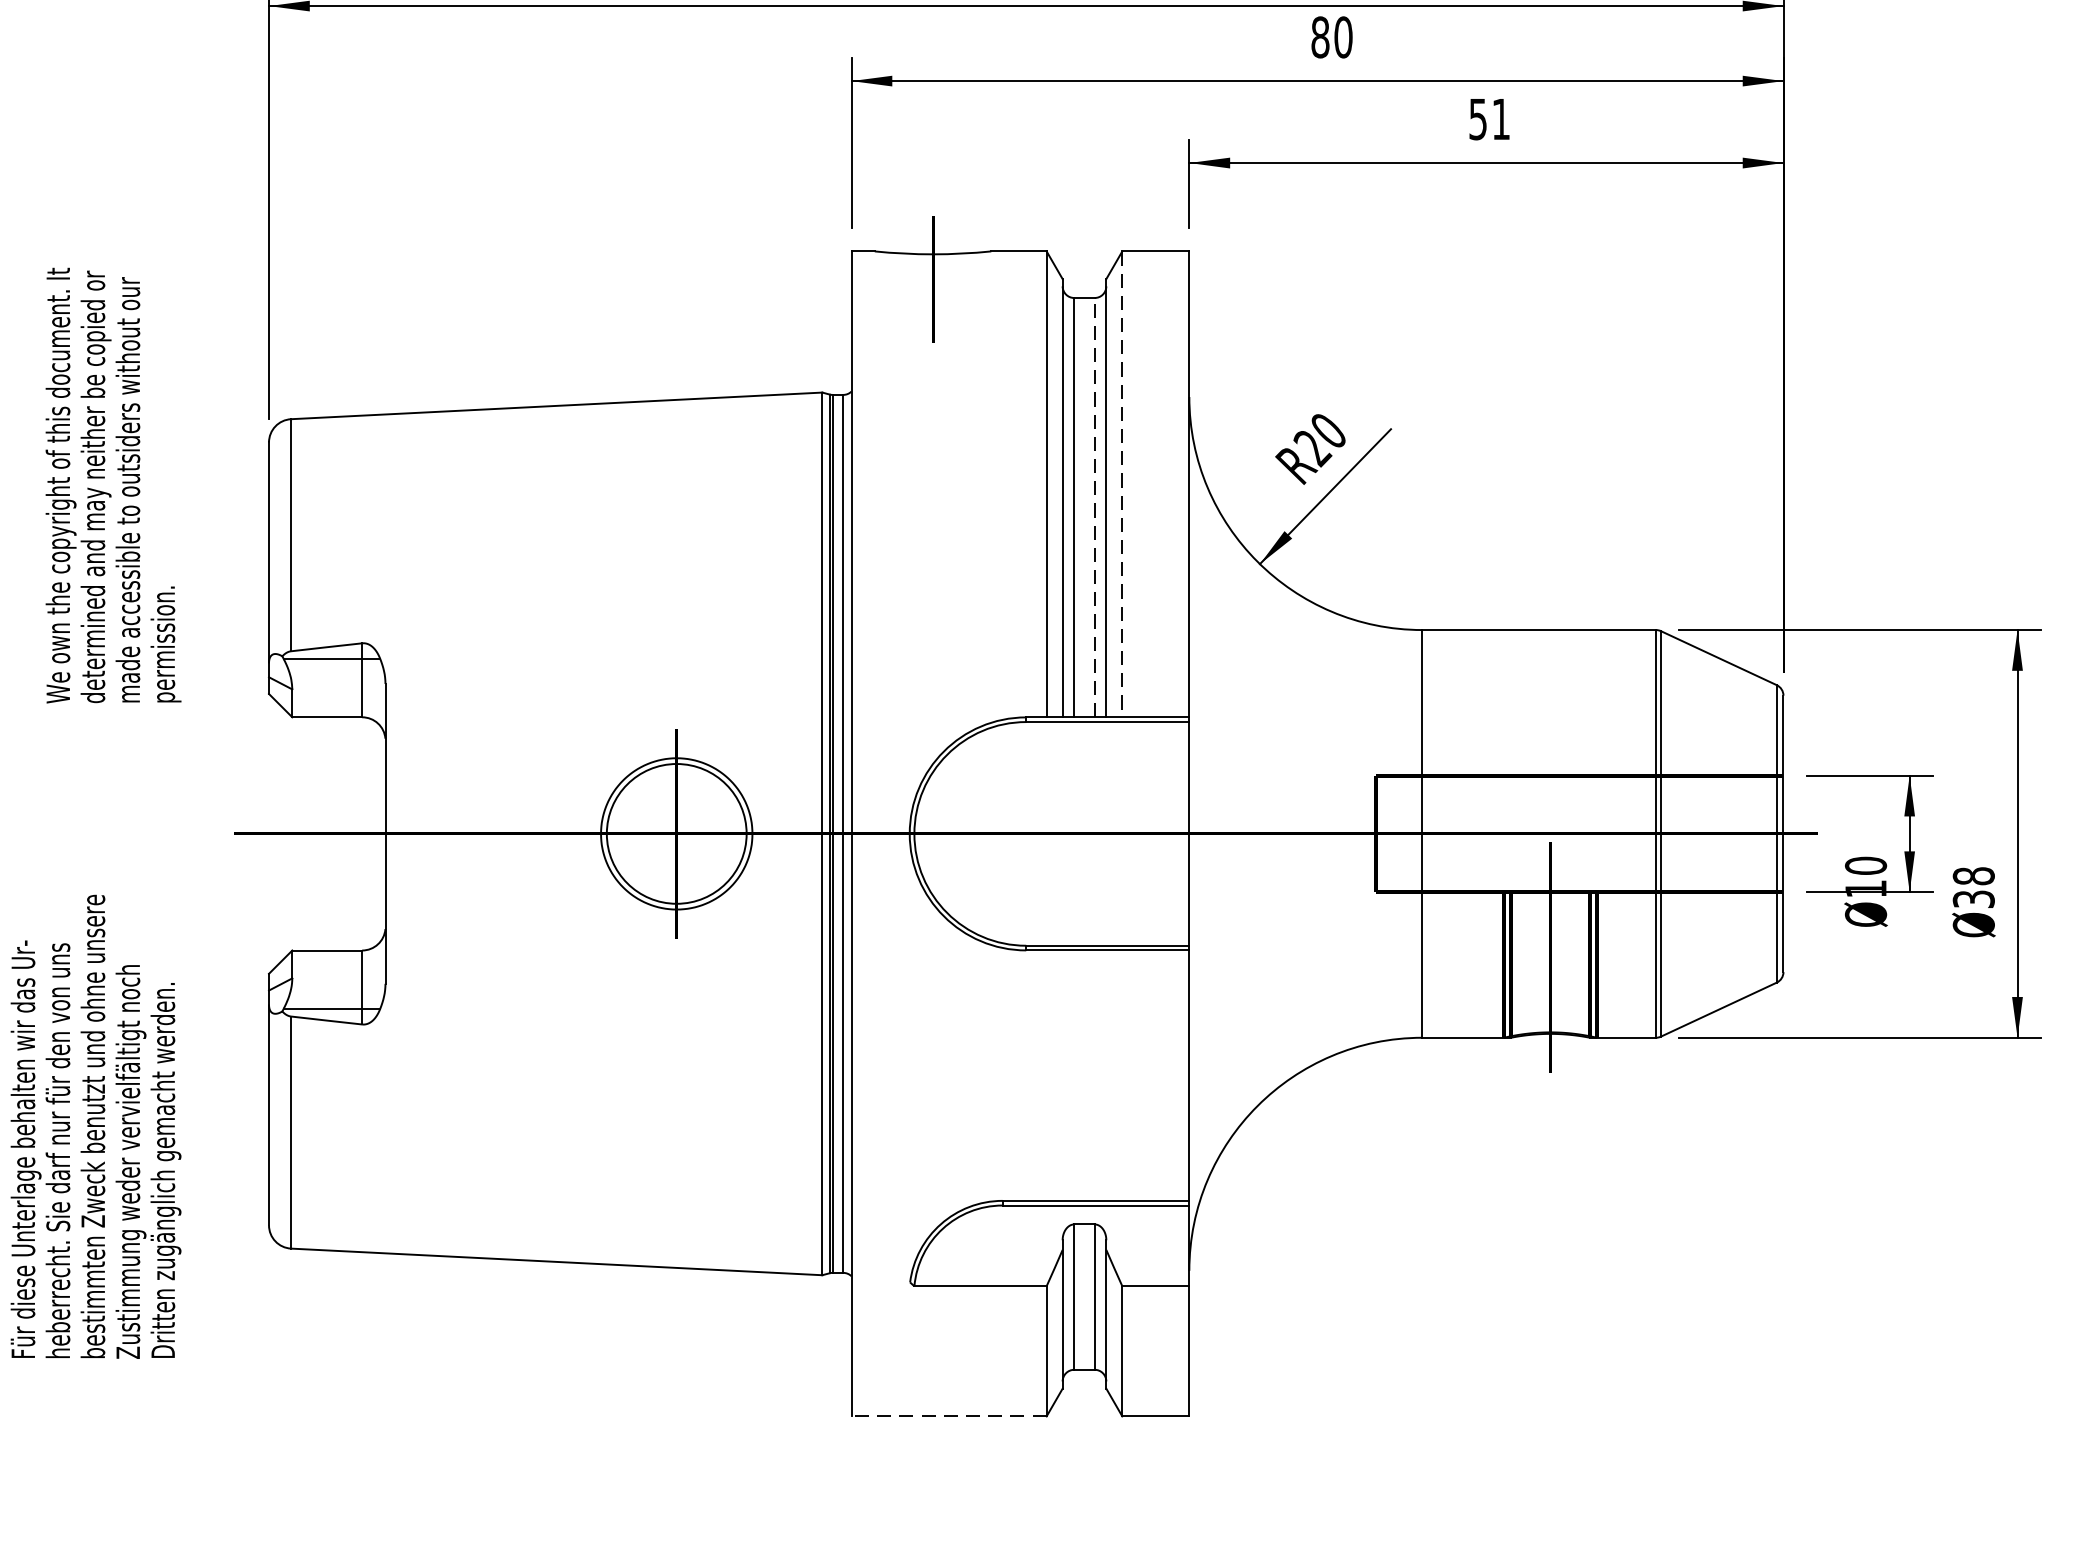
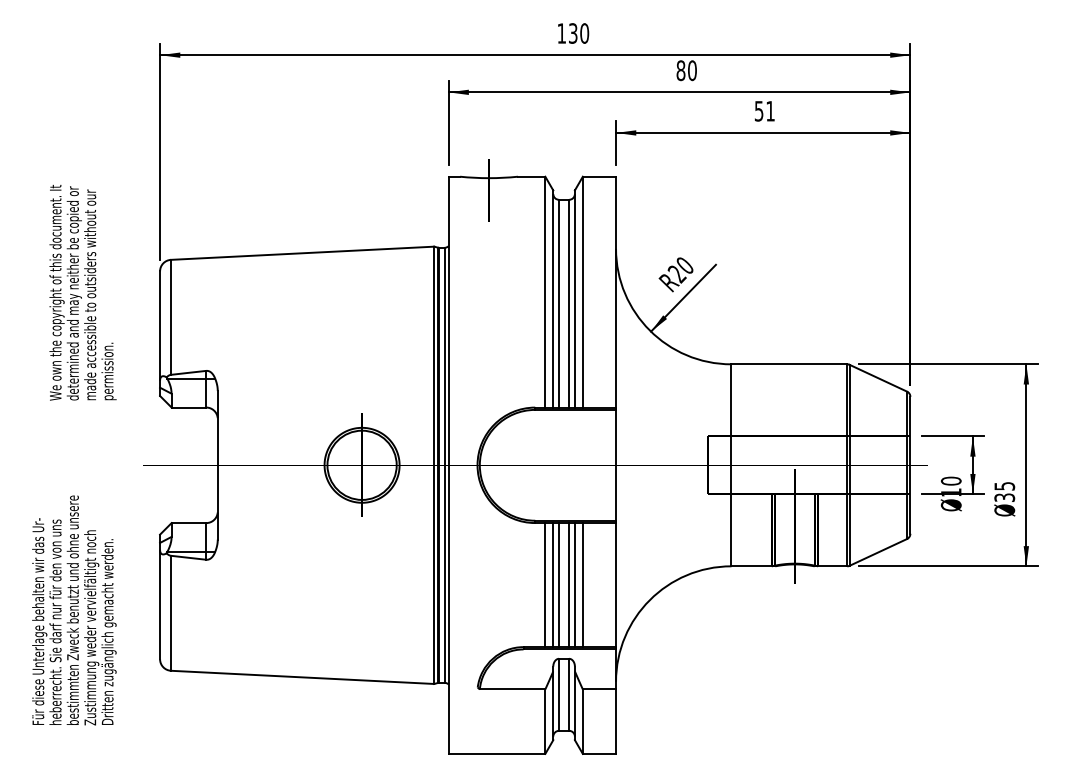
line: (1121, 485) -> (582, 292), dashed -> solid
line: (1095, 507) -> (569, 303), dashed -> solid
text: (1973, 874) -> (1004, 485), 38 -> 35
line: (1046, 1076) -> (545, 585), added
line: (1063, 1076) -> (553, 585), added
line: (1075, 1076) -> (559, 585), added
line: (1095, 1076) -> (569, 585), added
line: (1105, 1076) -> (574, 585), added
line: (1121, 1076) -> (582, 585), added
line: (948, 1415) -> (496, 753), dashed -> solid

